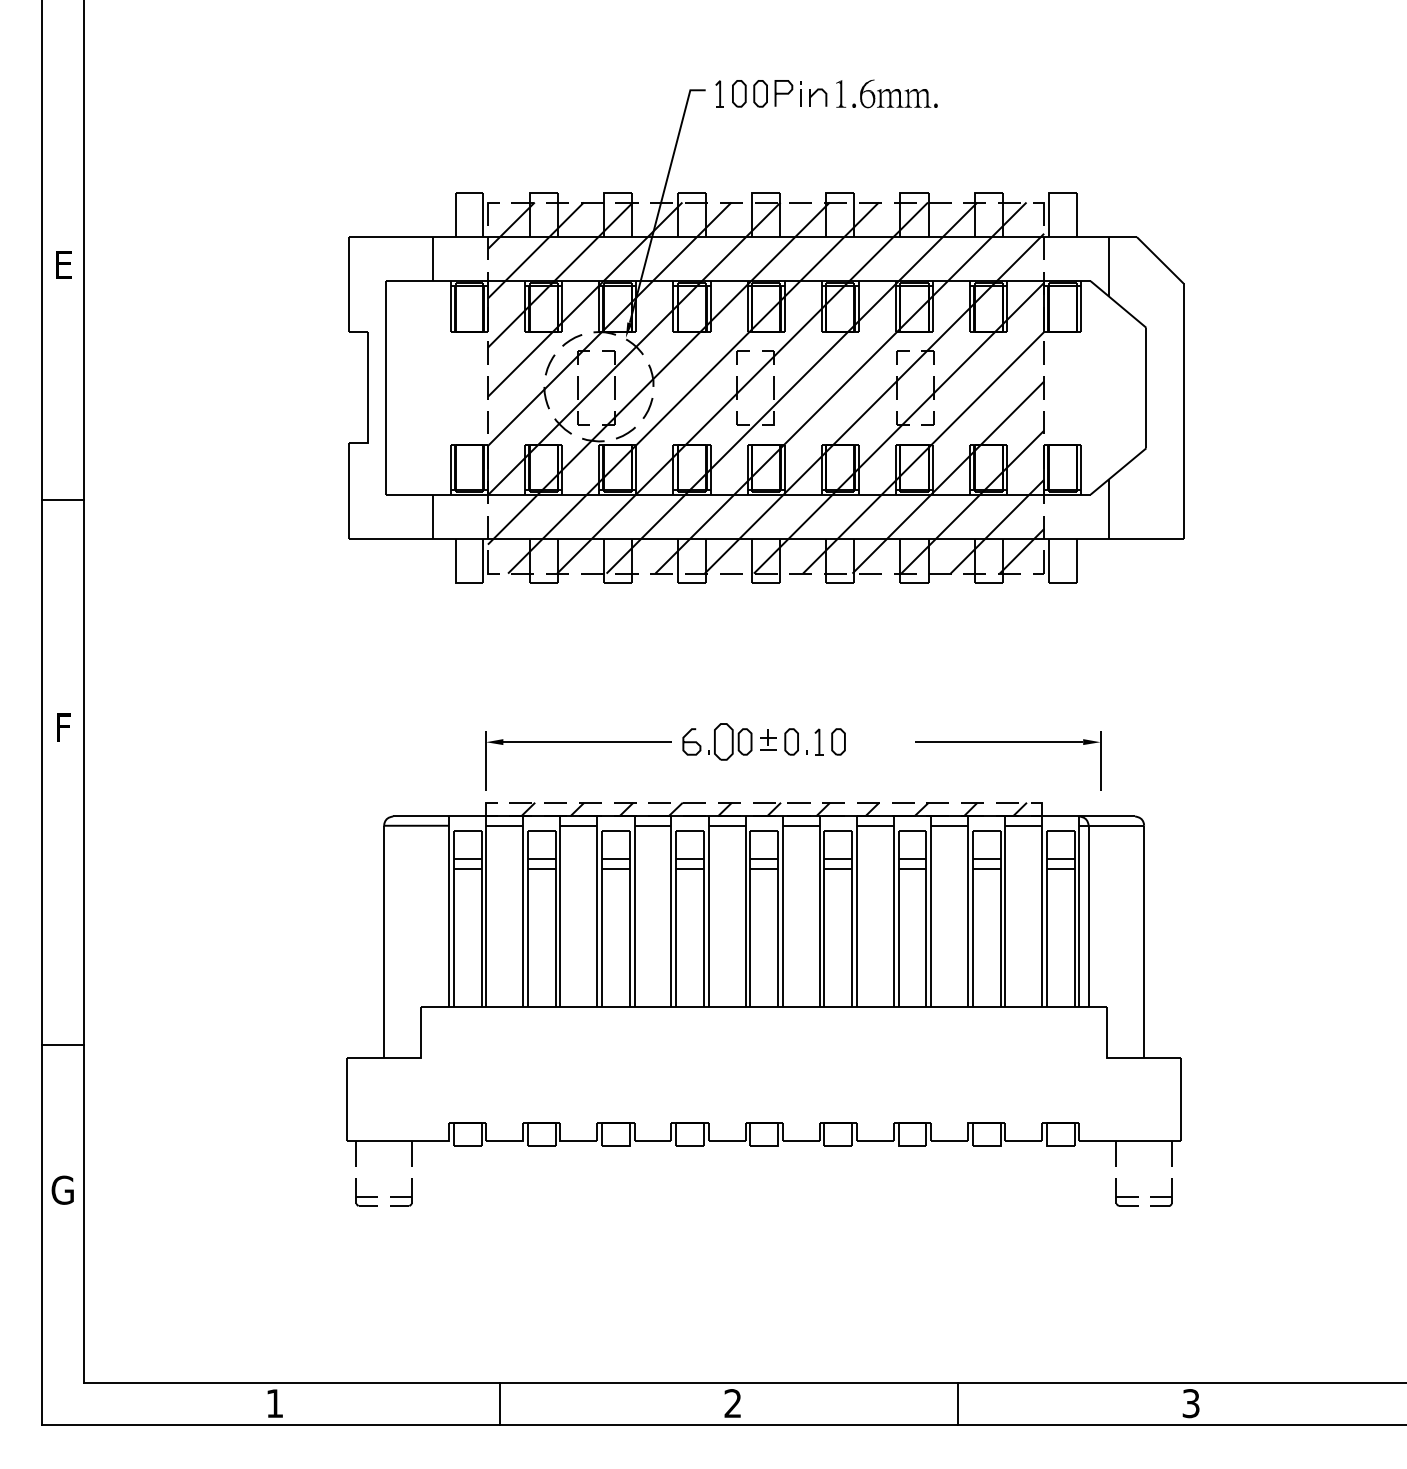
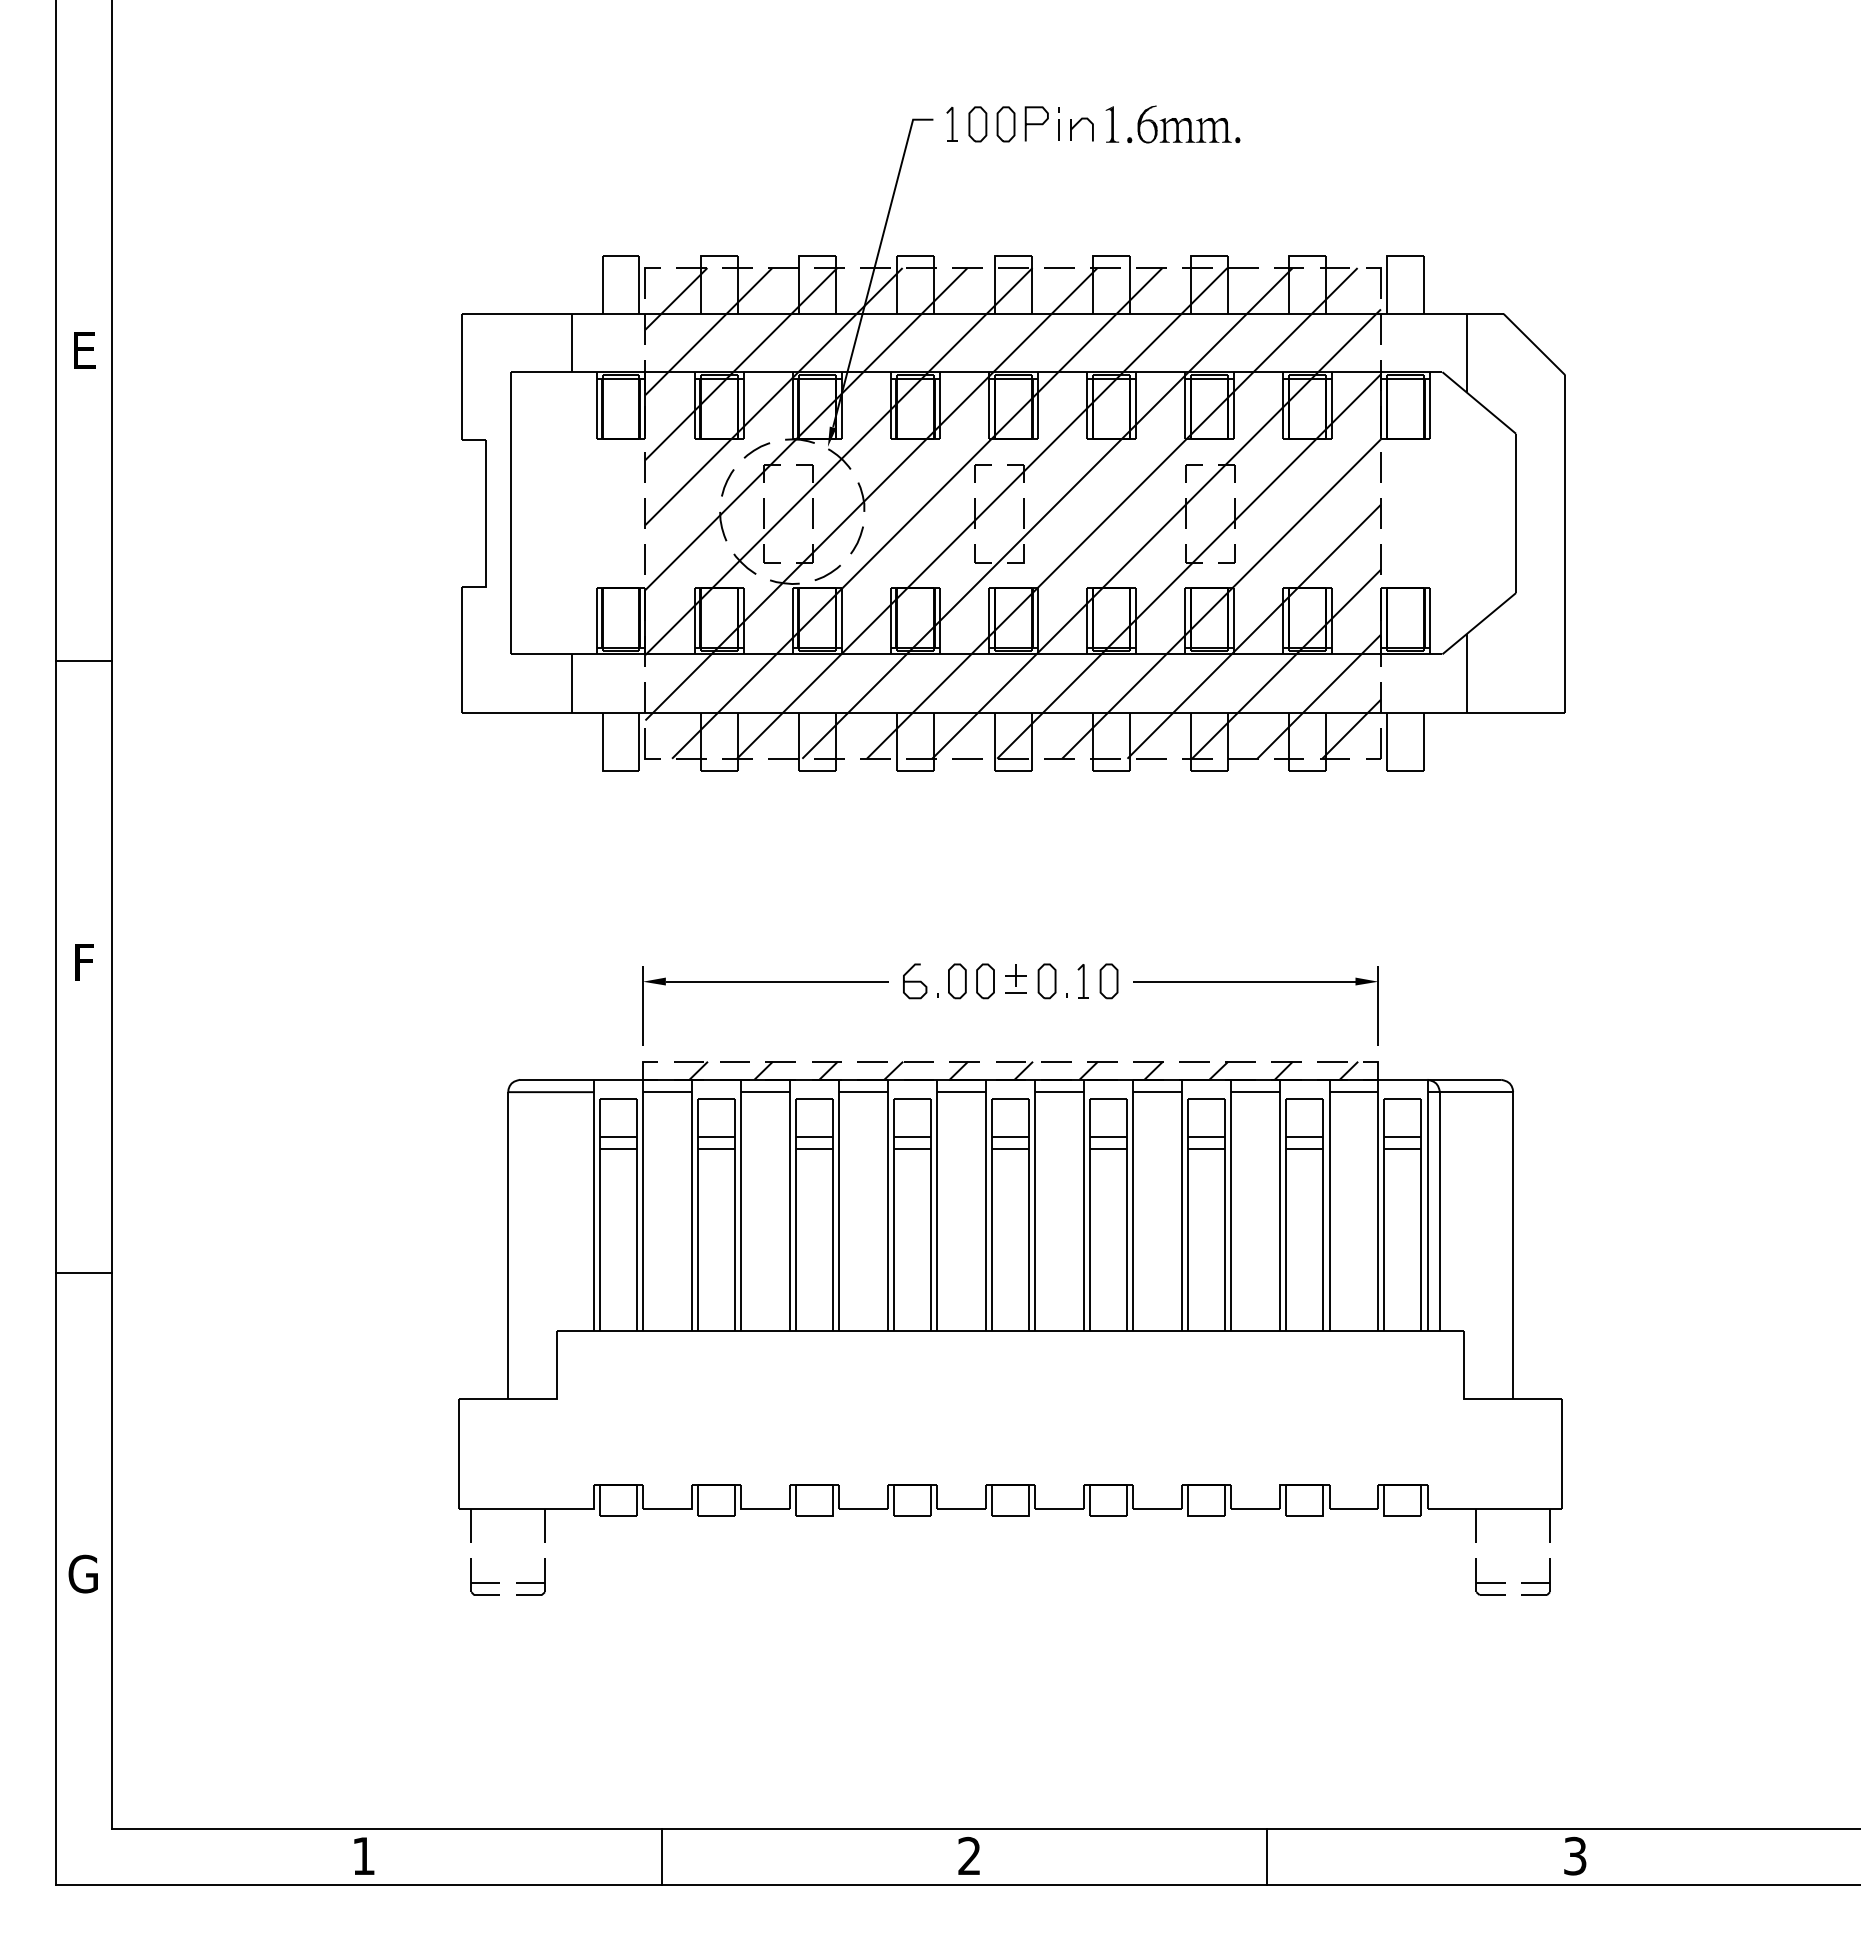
part: (723, 742) -> (957, 981), size x0.71
part: (1007, 742) -> (1255, 982), moved
line: (62, 1044) -> (83, 1272), moved

